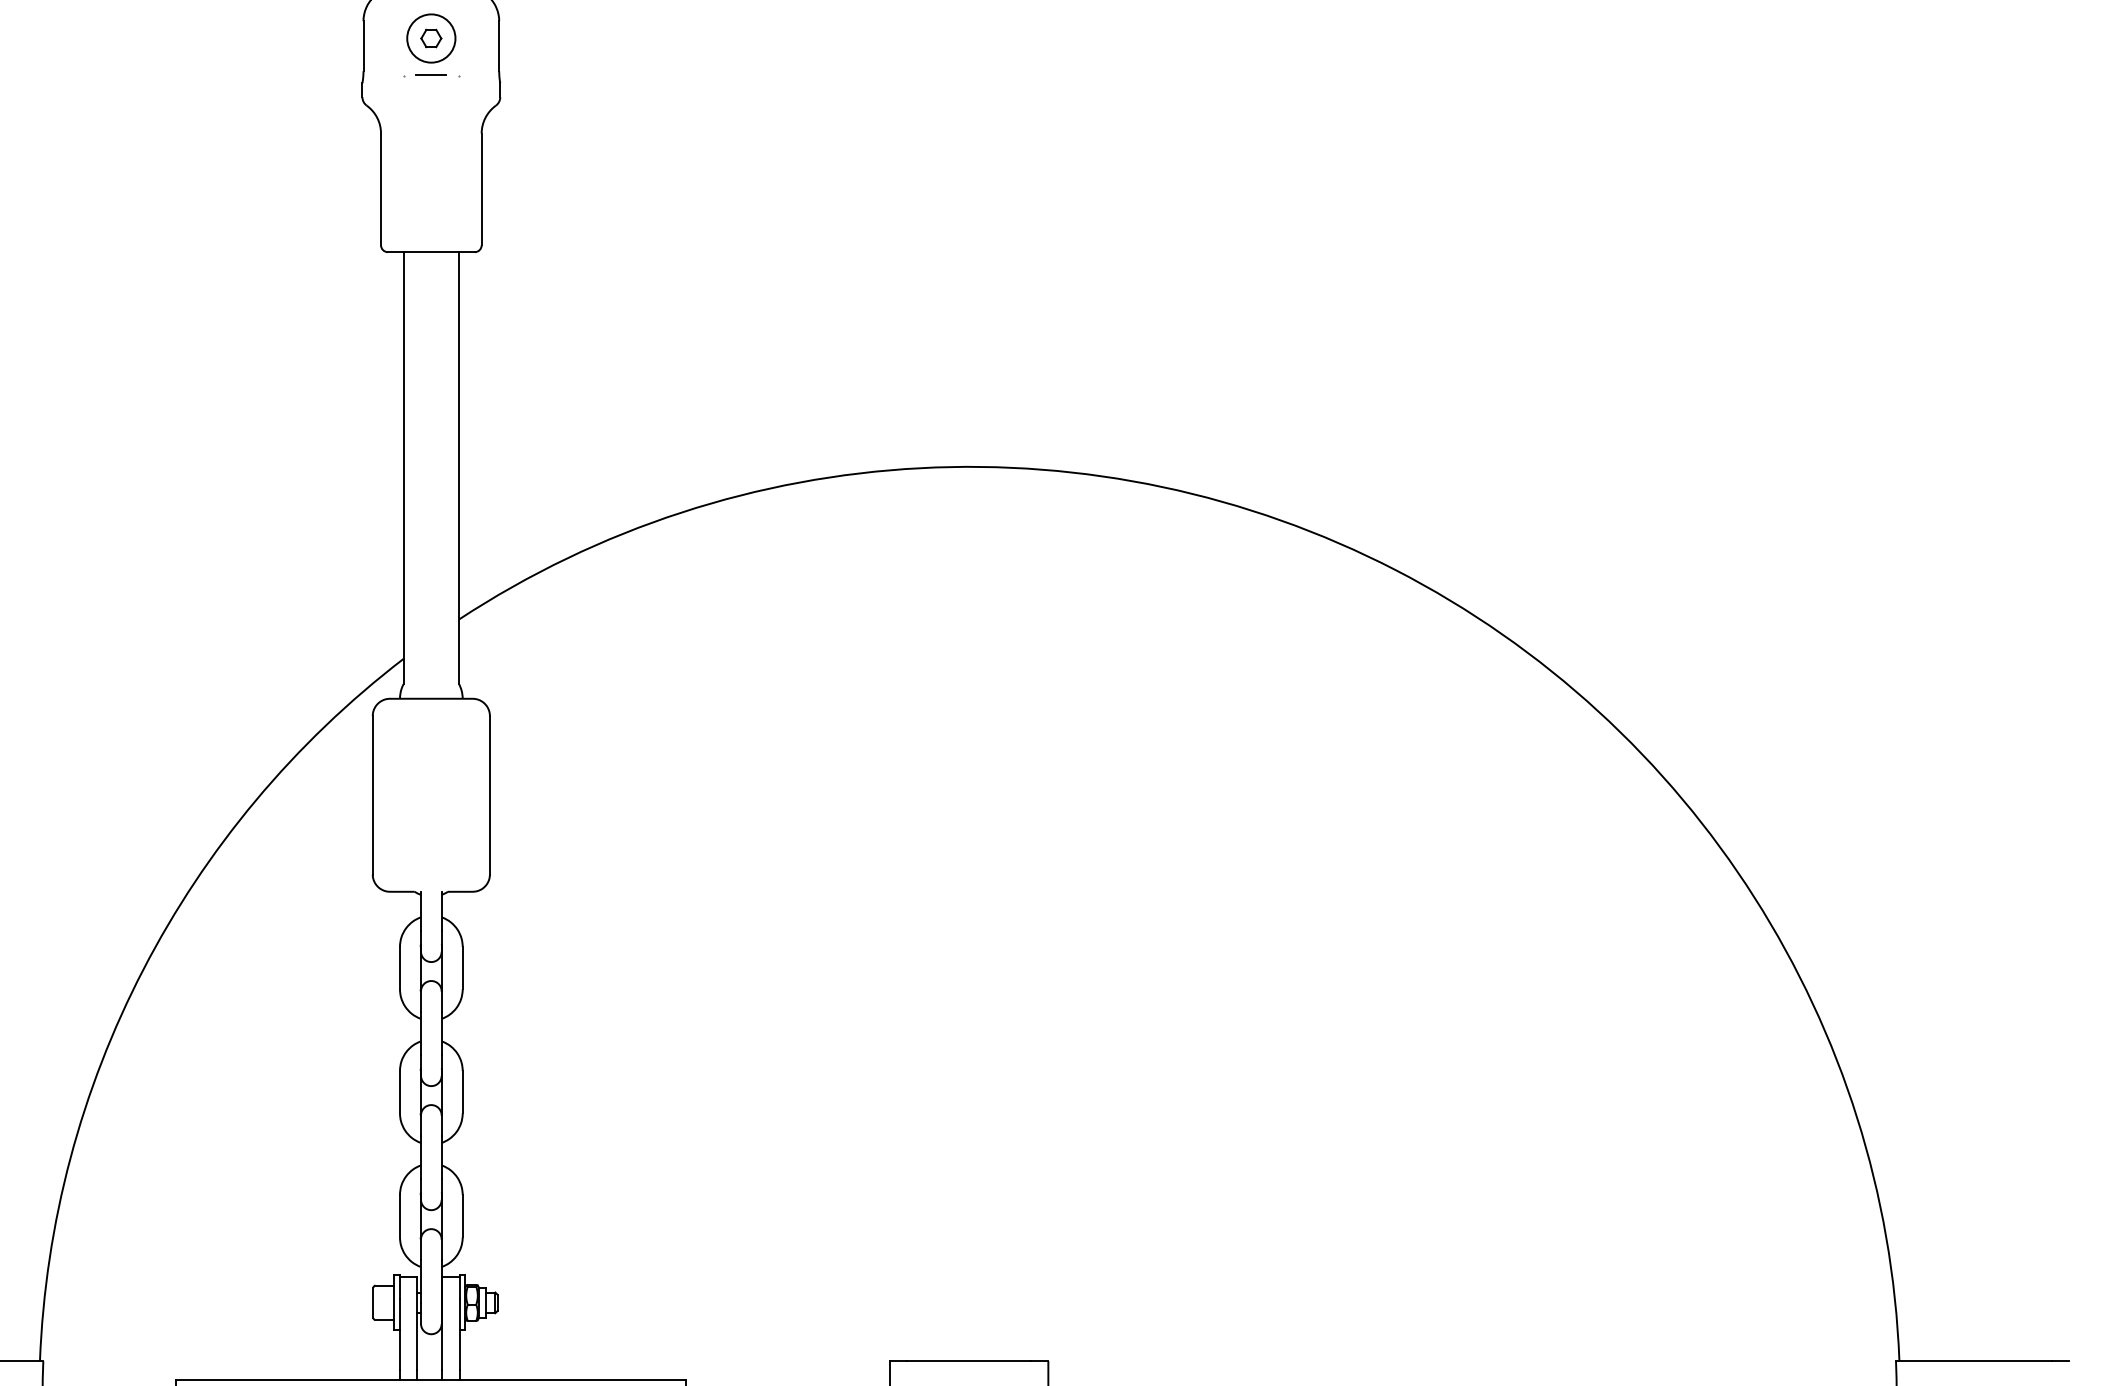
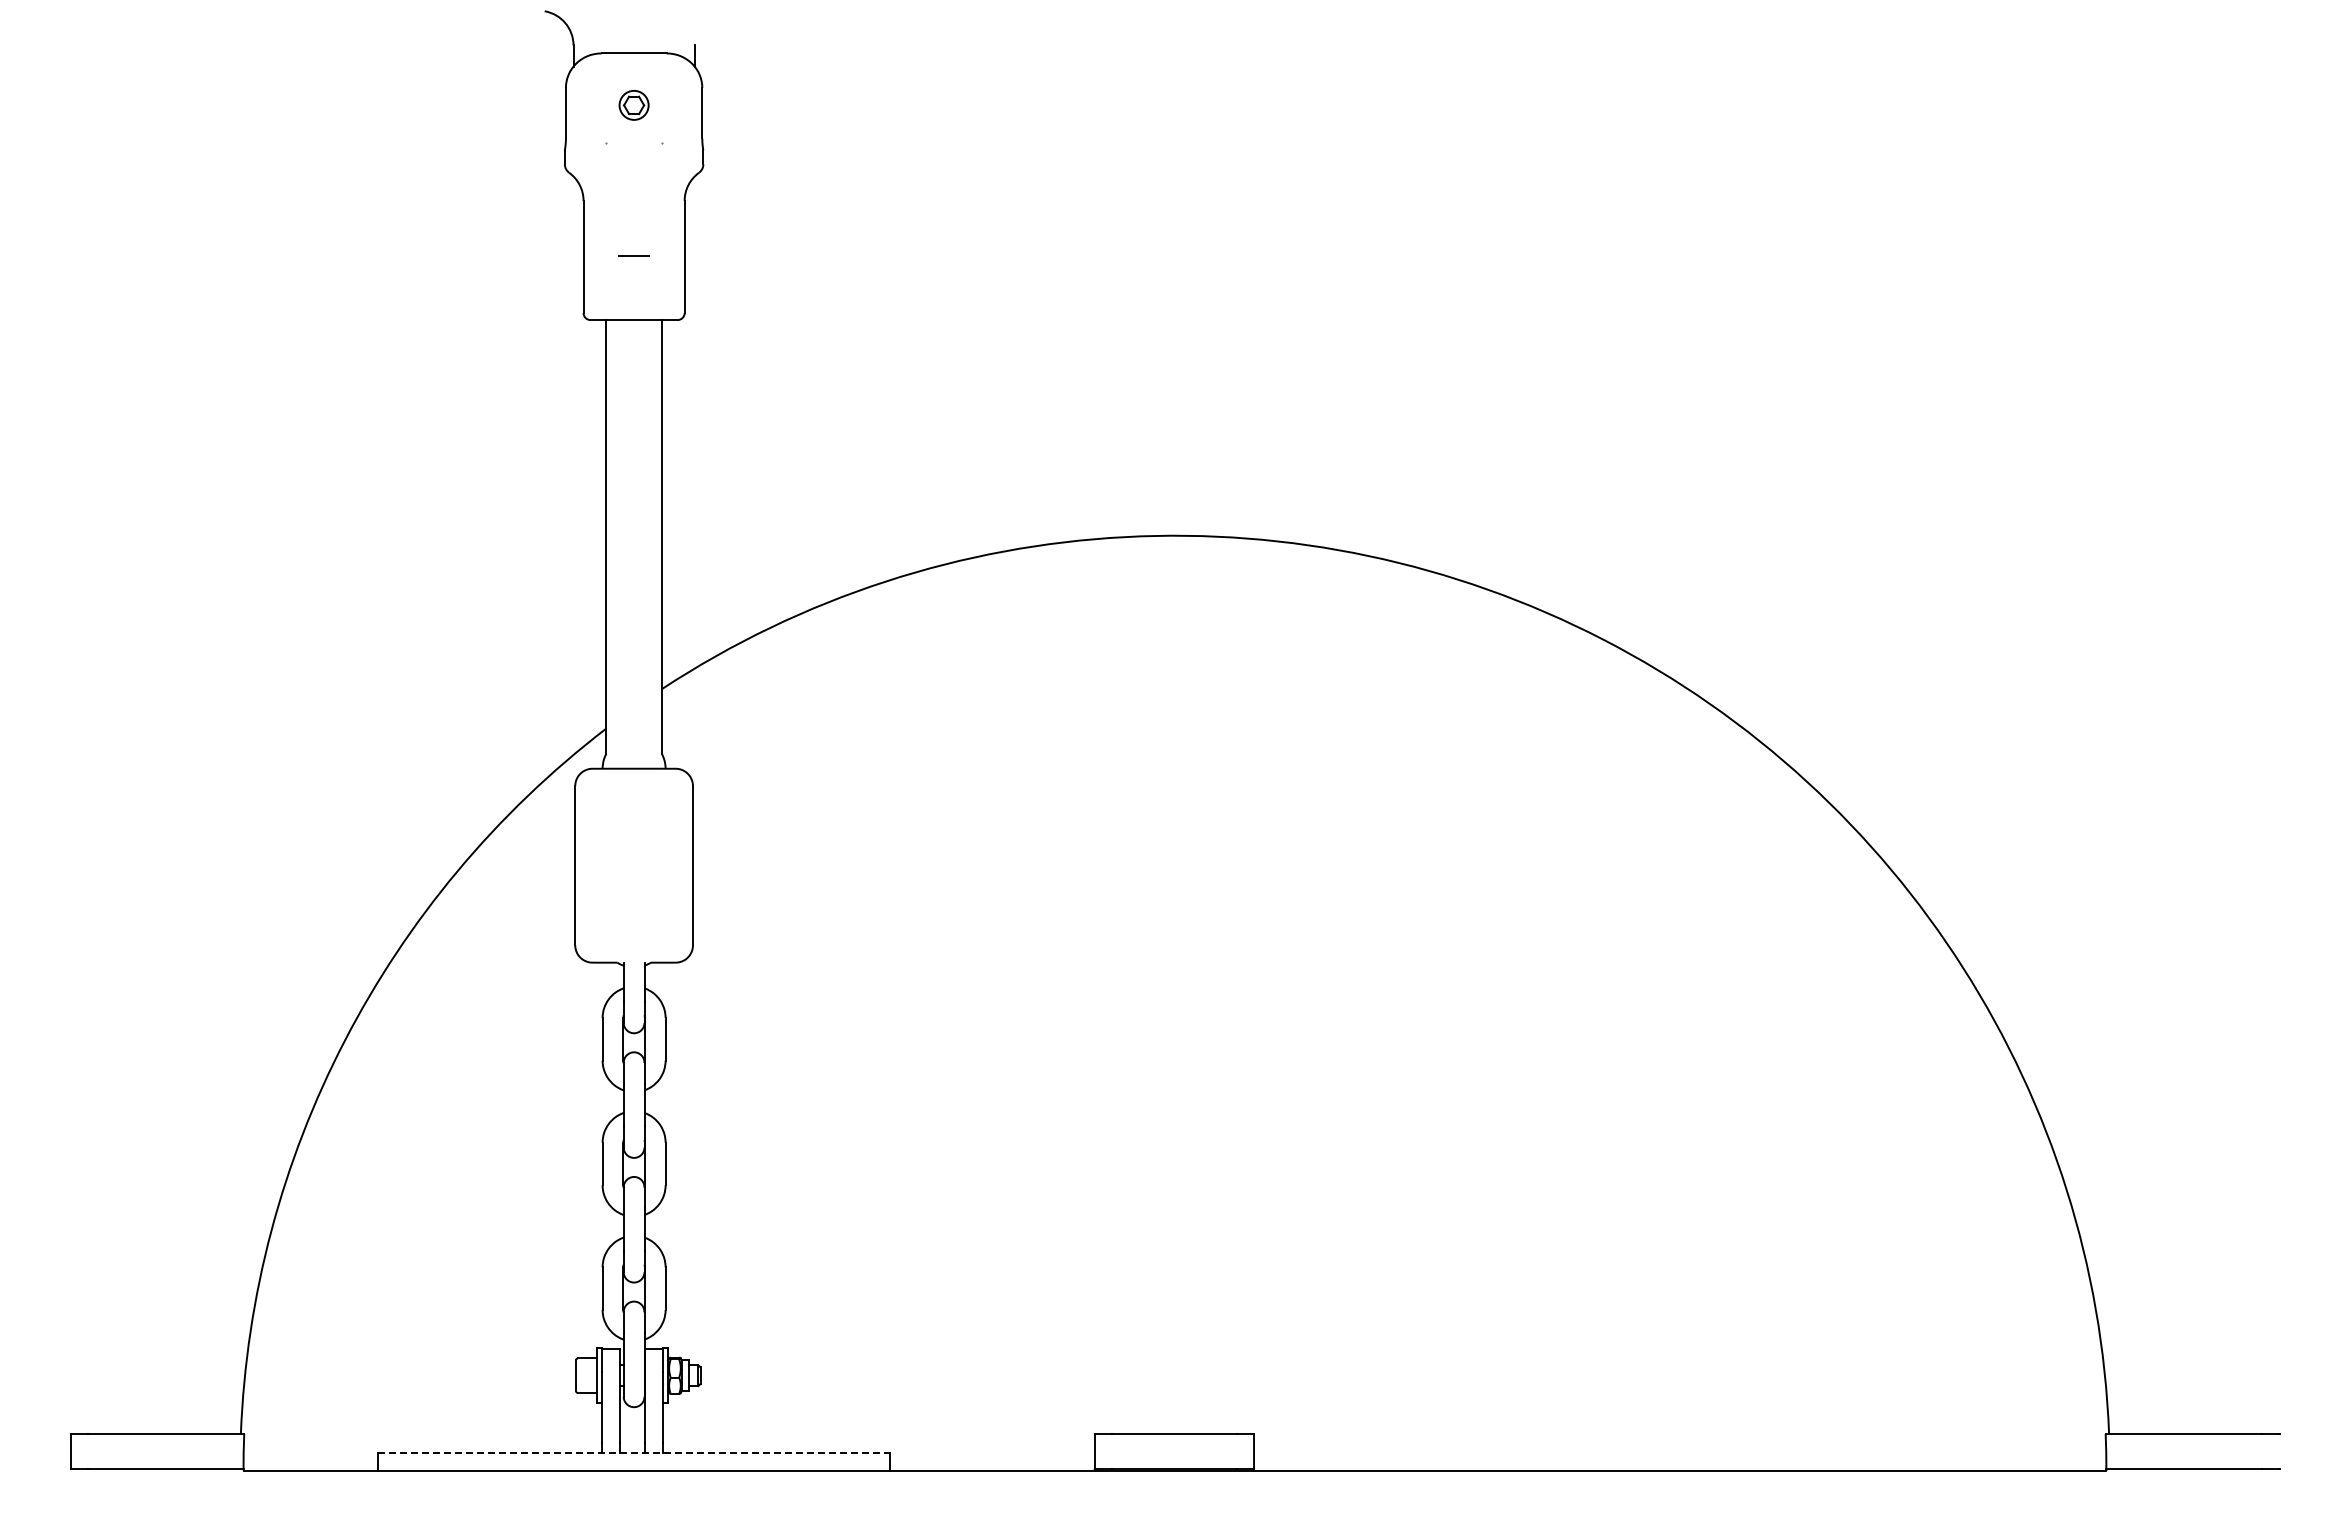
circle: (430, 38) -> (633, 105), size x0.6
line: (430, 74) -> (633, 255), moved
line: (431, 1380) -> (634, 1453), solid -> dashed

